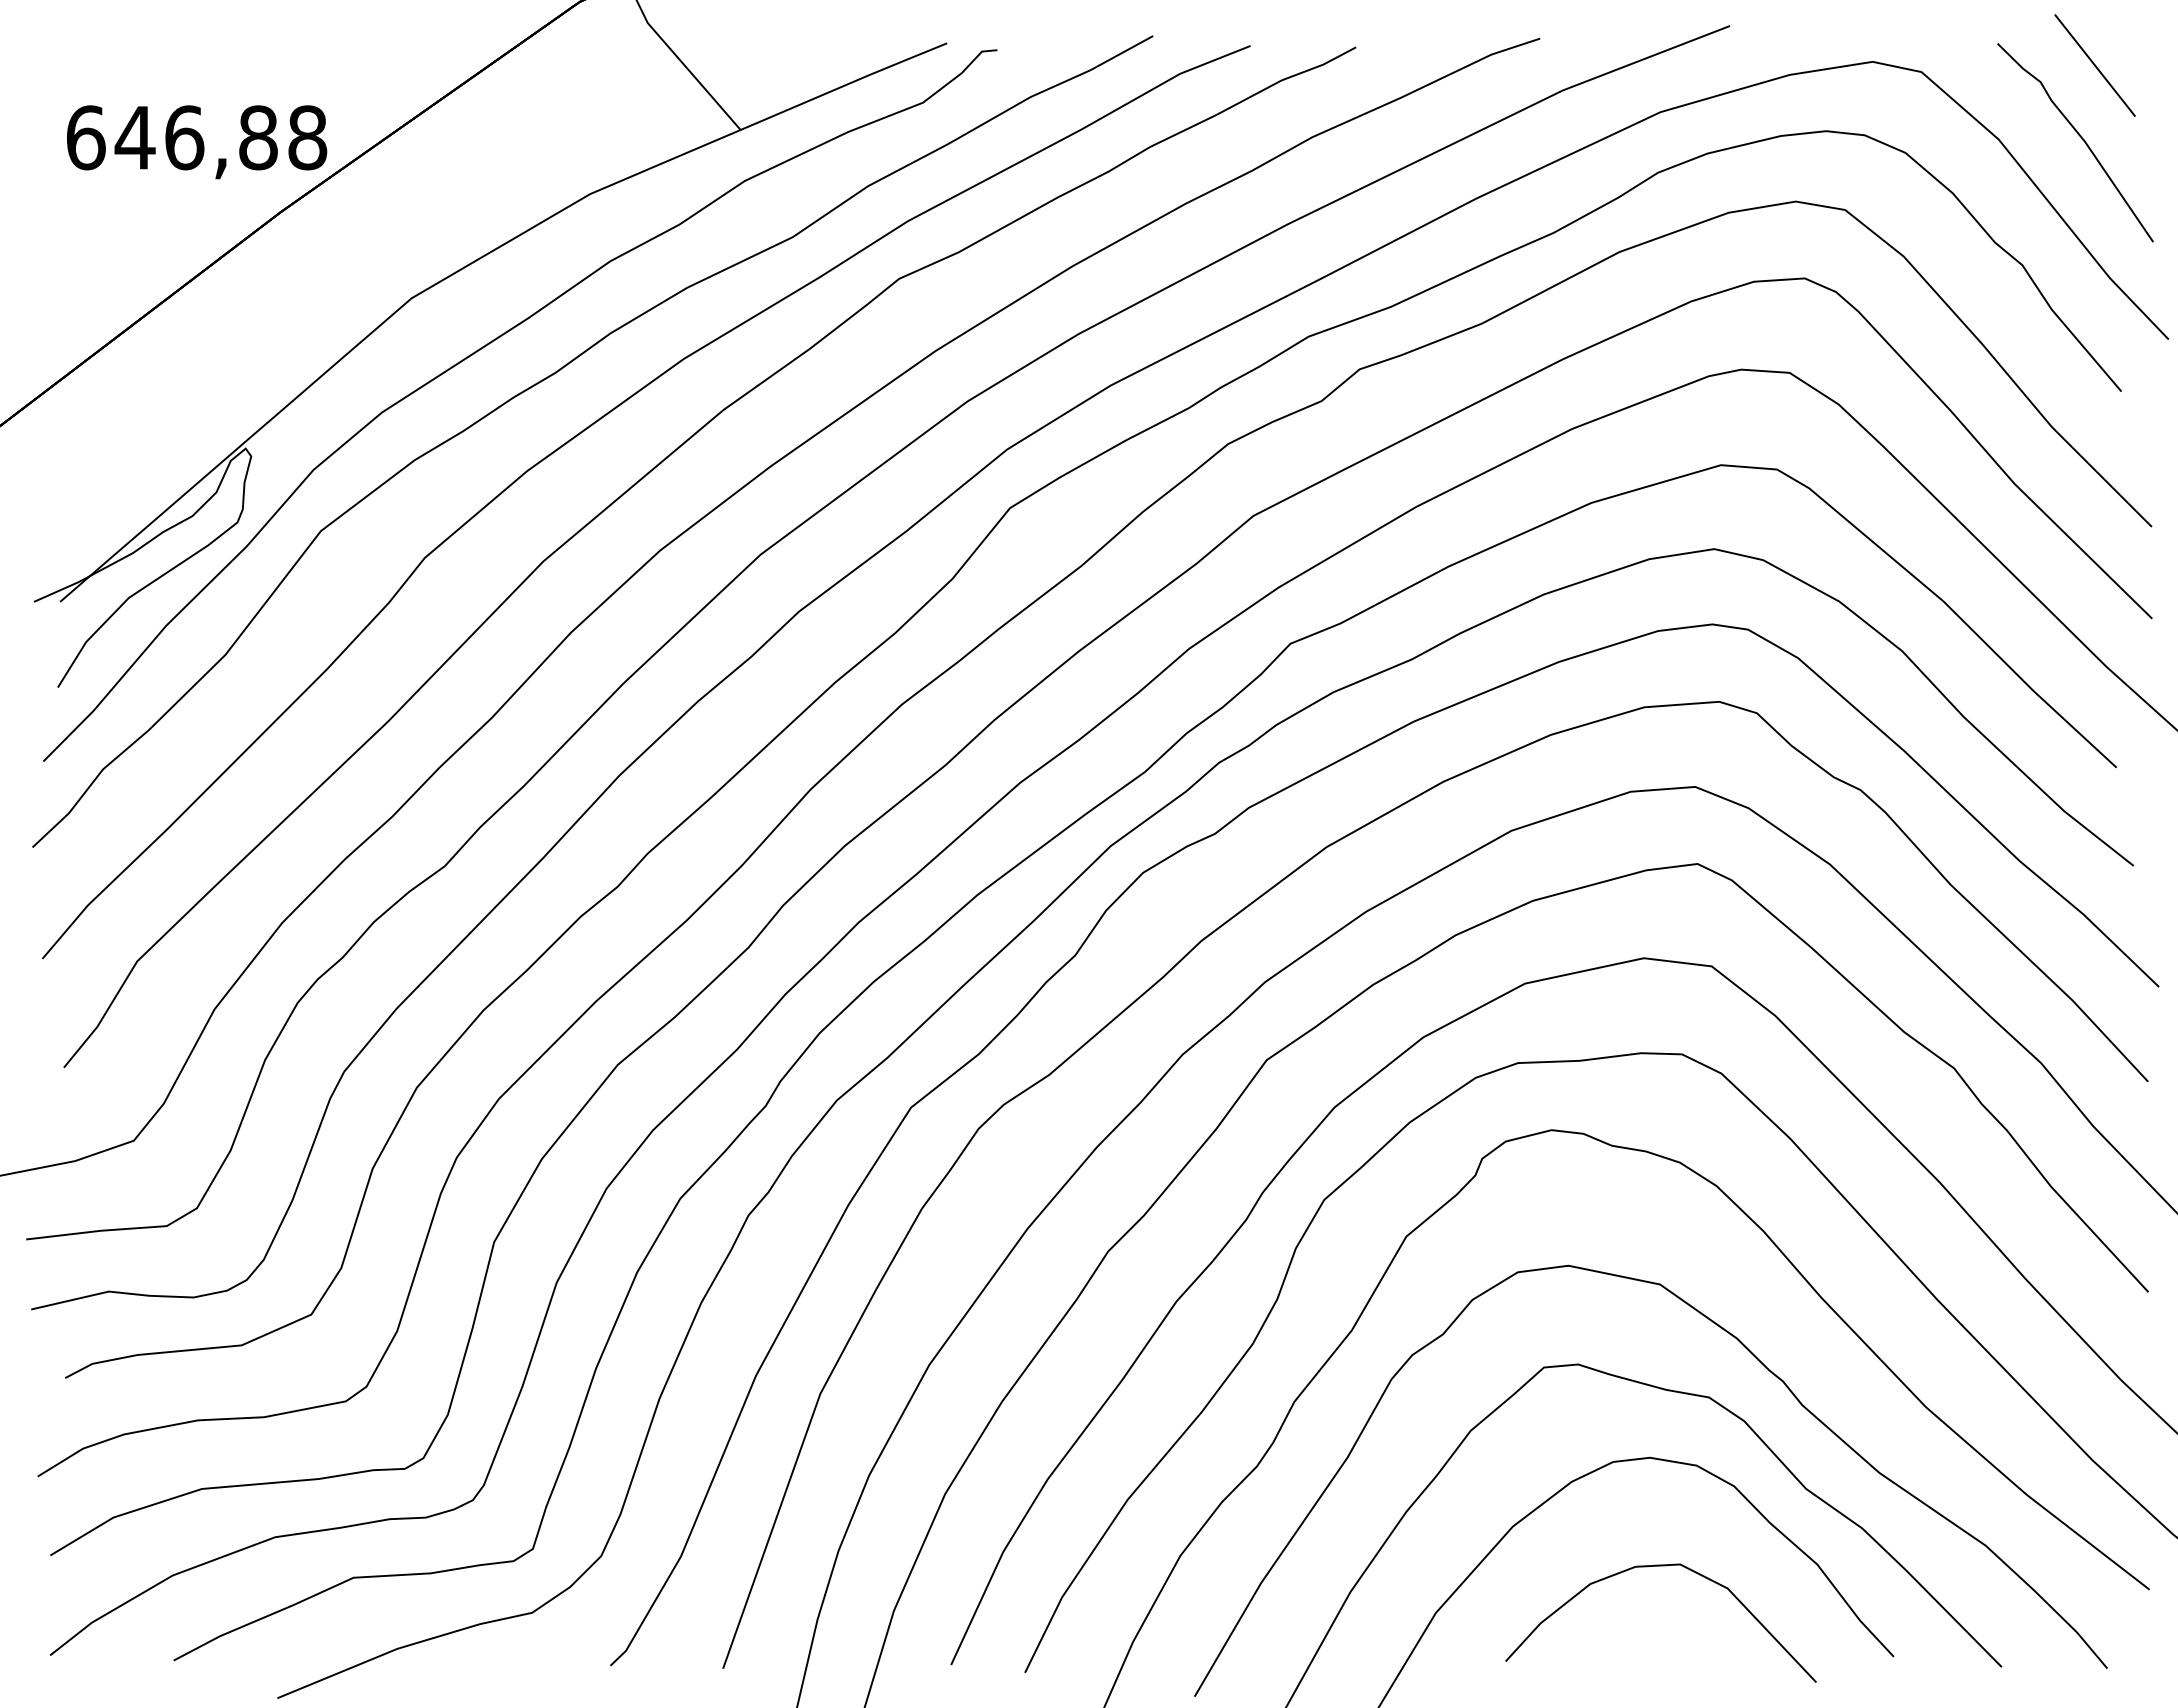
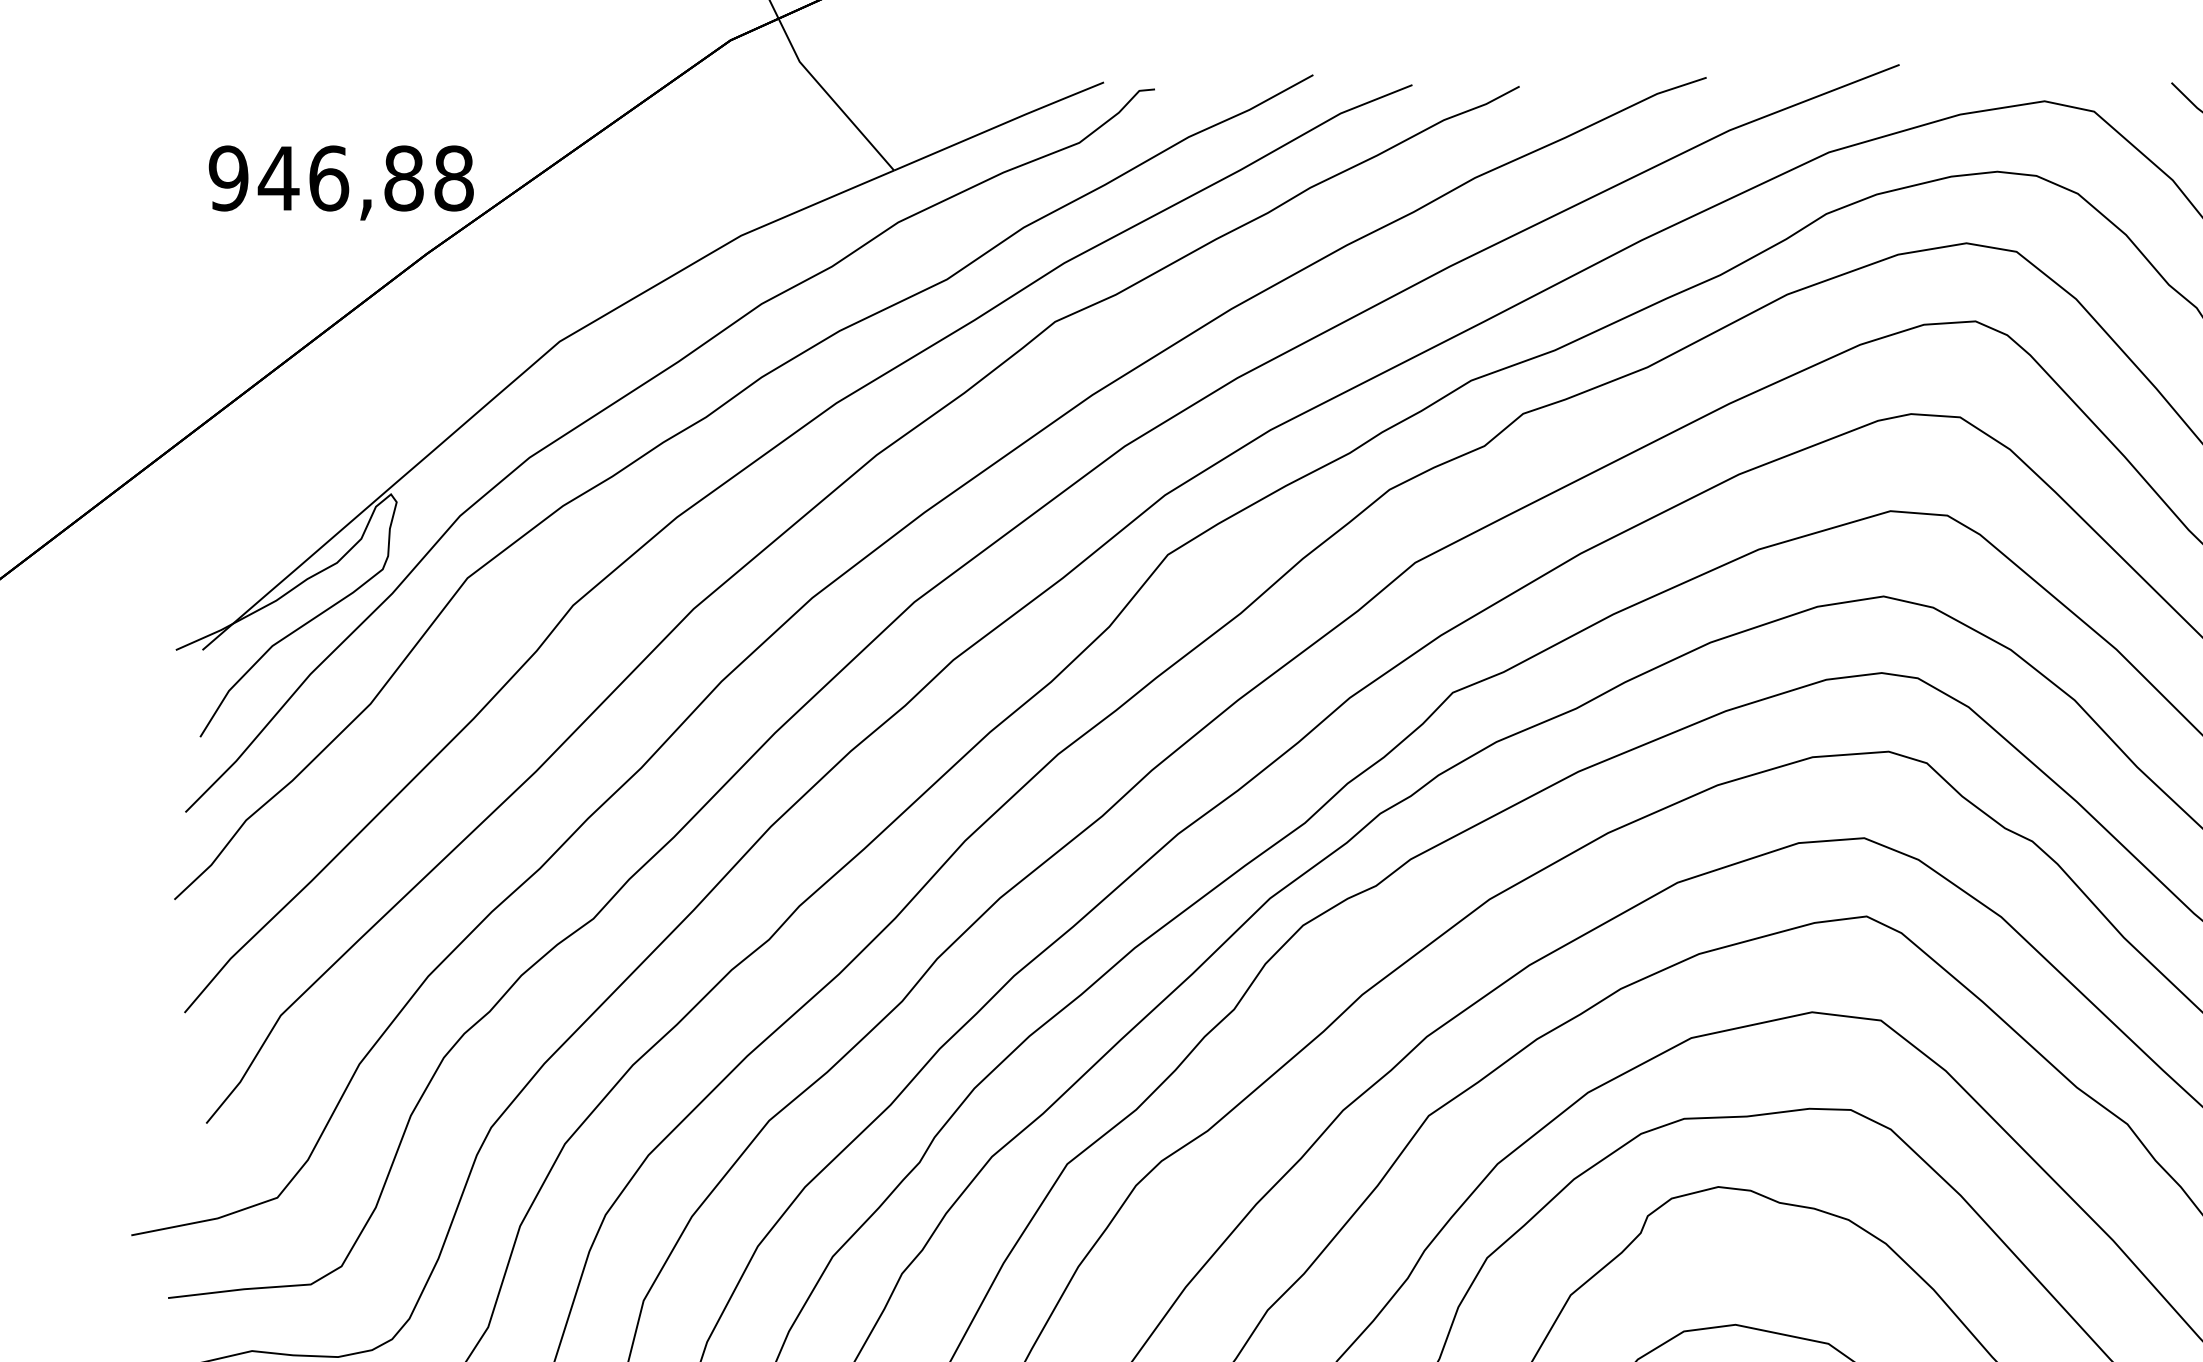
text: (85, 137) -> (228, 178), 646,88 -> 946,88

